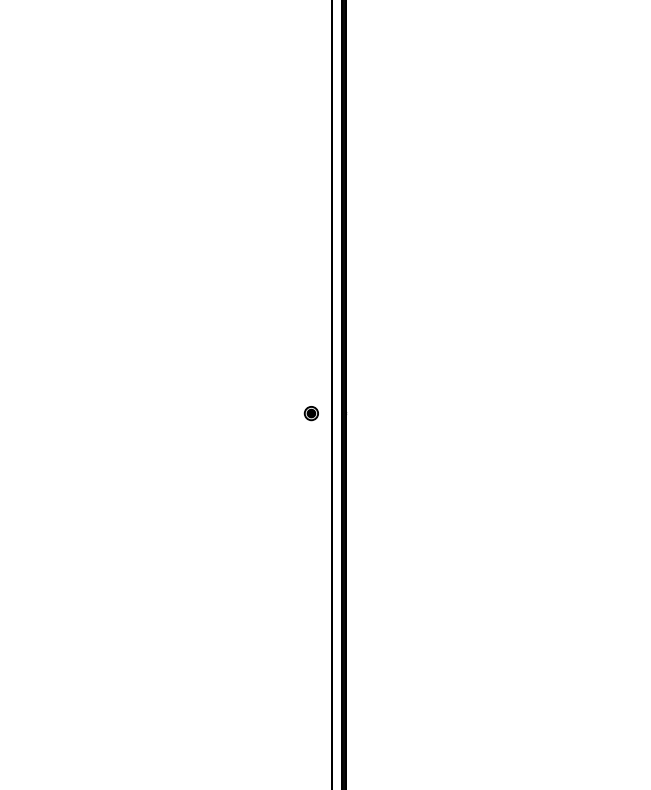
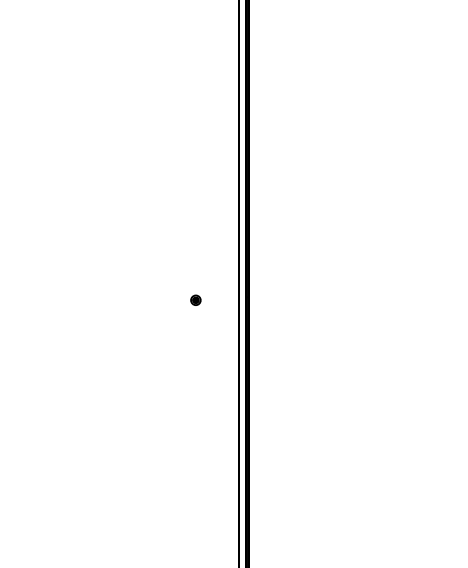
part: (310, 412) -> (195, 299), moved

